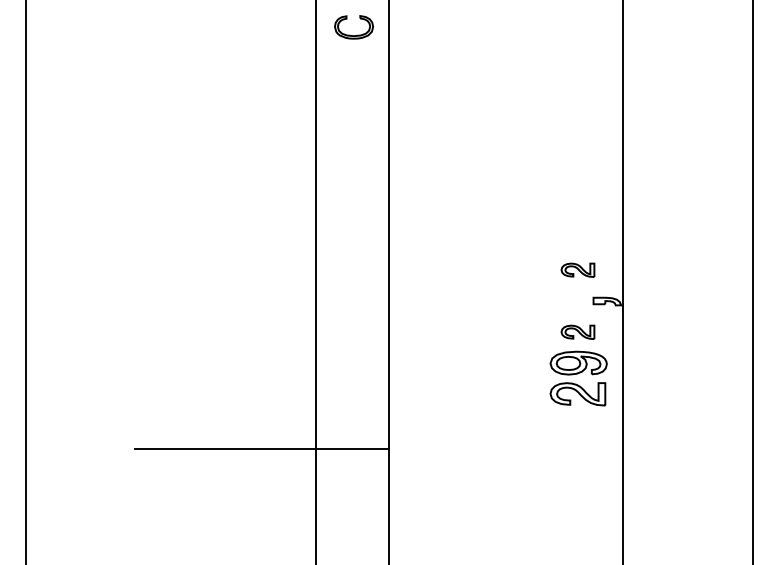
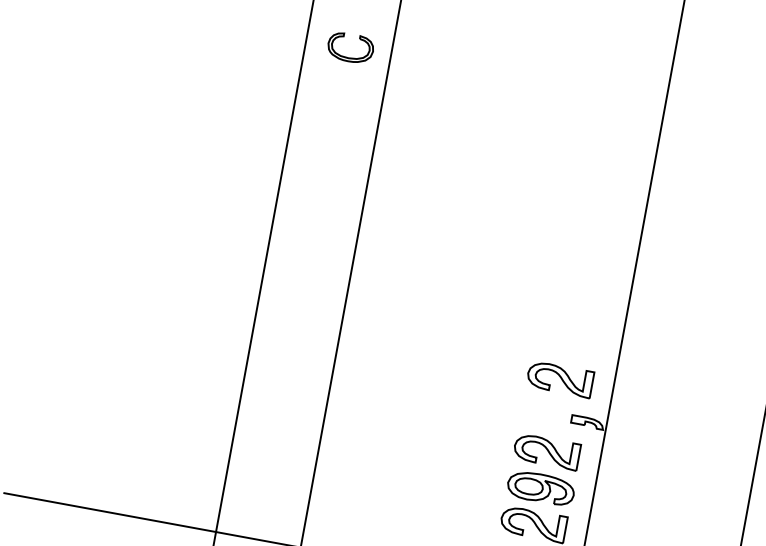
part: (577, 270) -> (559, 379), size x1.67
part: (577, 332) -> (546, 452), size x1.67

